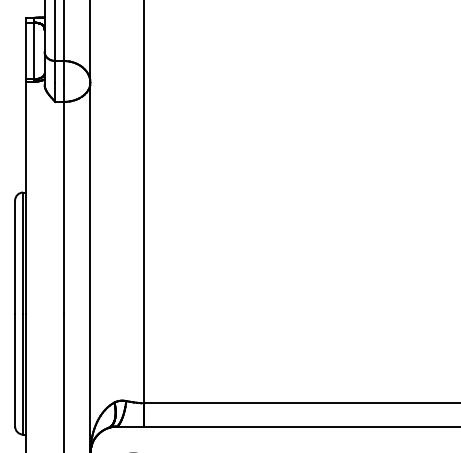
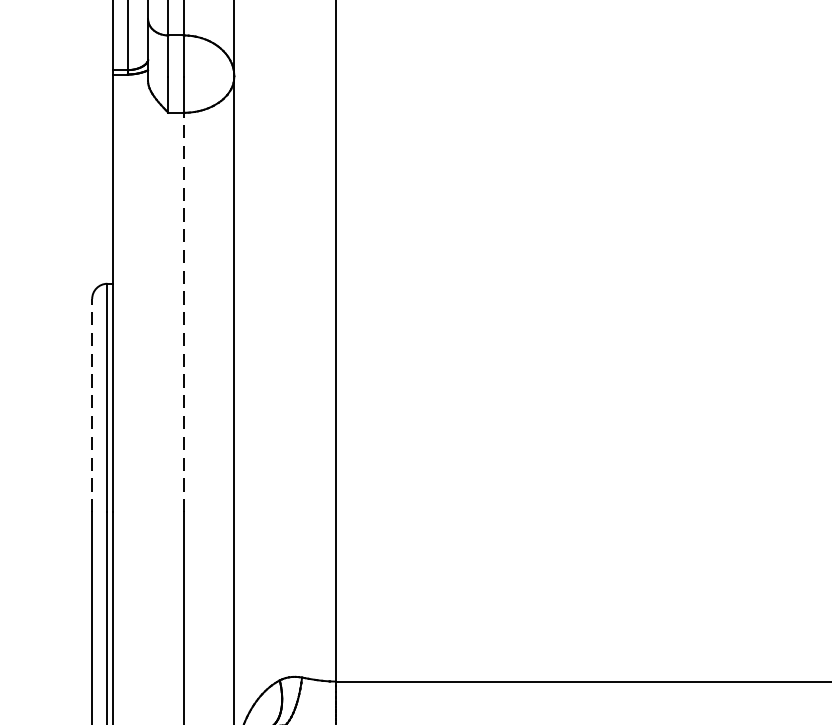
line: (63, 207) -> (183, 312), solid -> dashed
line: (15, 256) -> (92, 404), solid -> dashed

